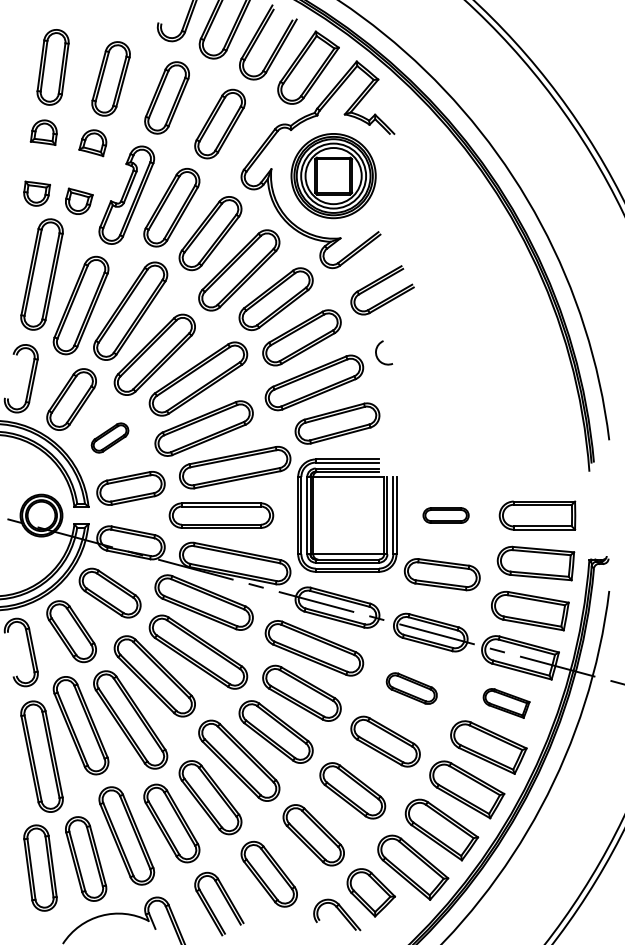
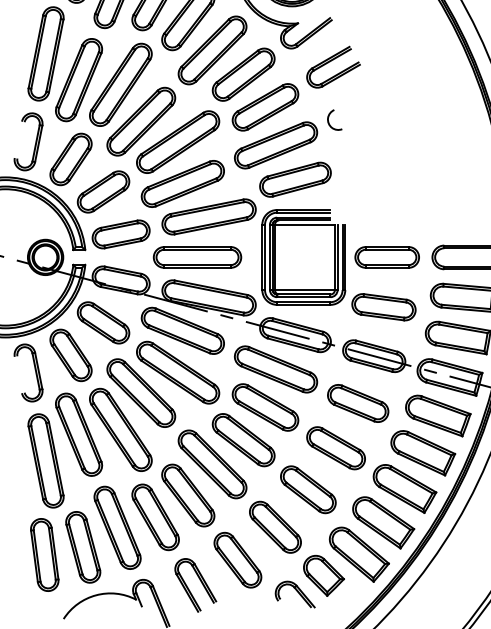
part: (109, 437) -> (103, 191), size x1.67
part: (445, 515) -> (386, 257), size x1.67
part: (411, 688) -> (357, 403), size x1.43
part: (506, 703) -> (438, 416), size x1.67

